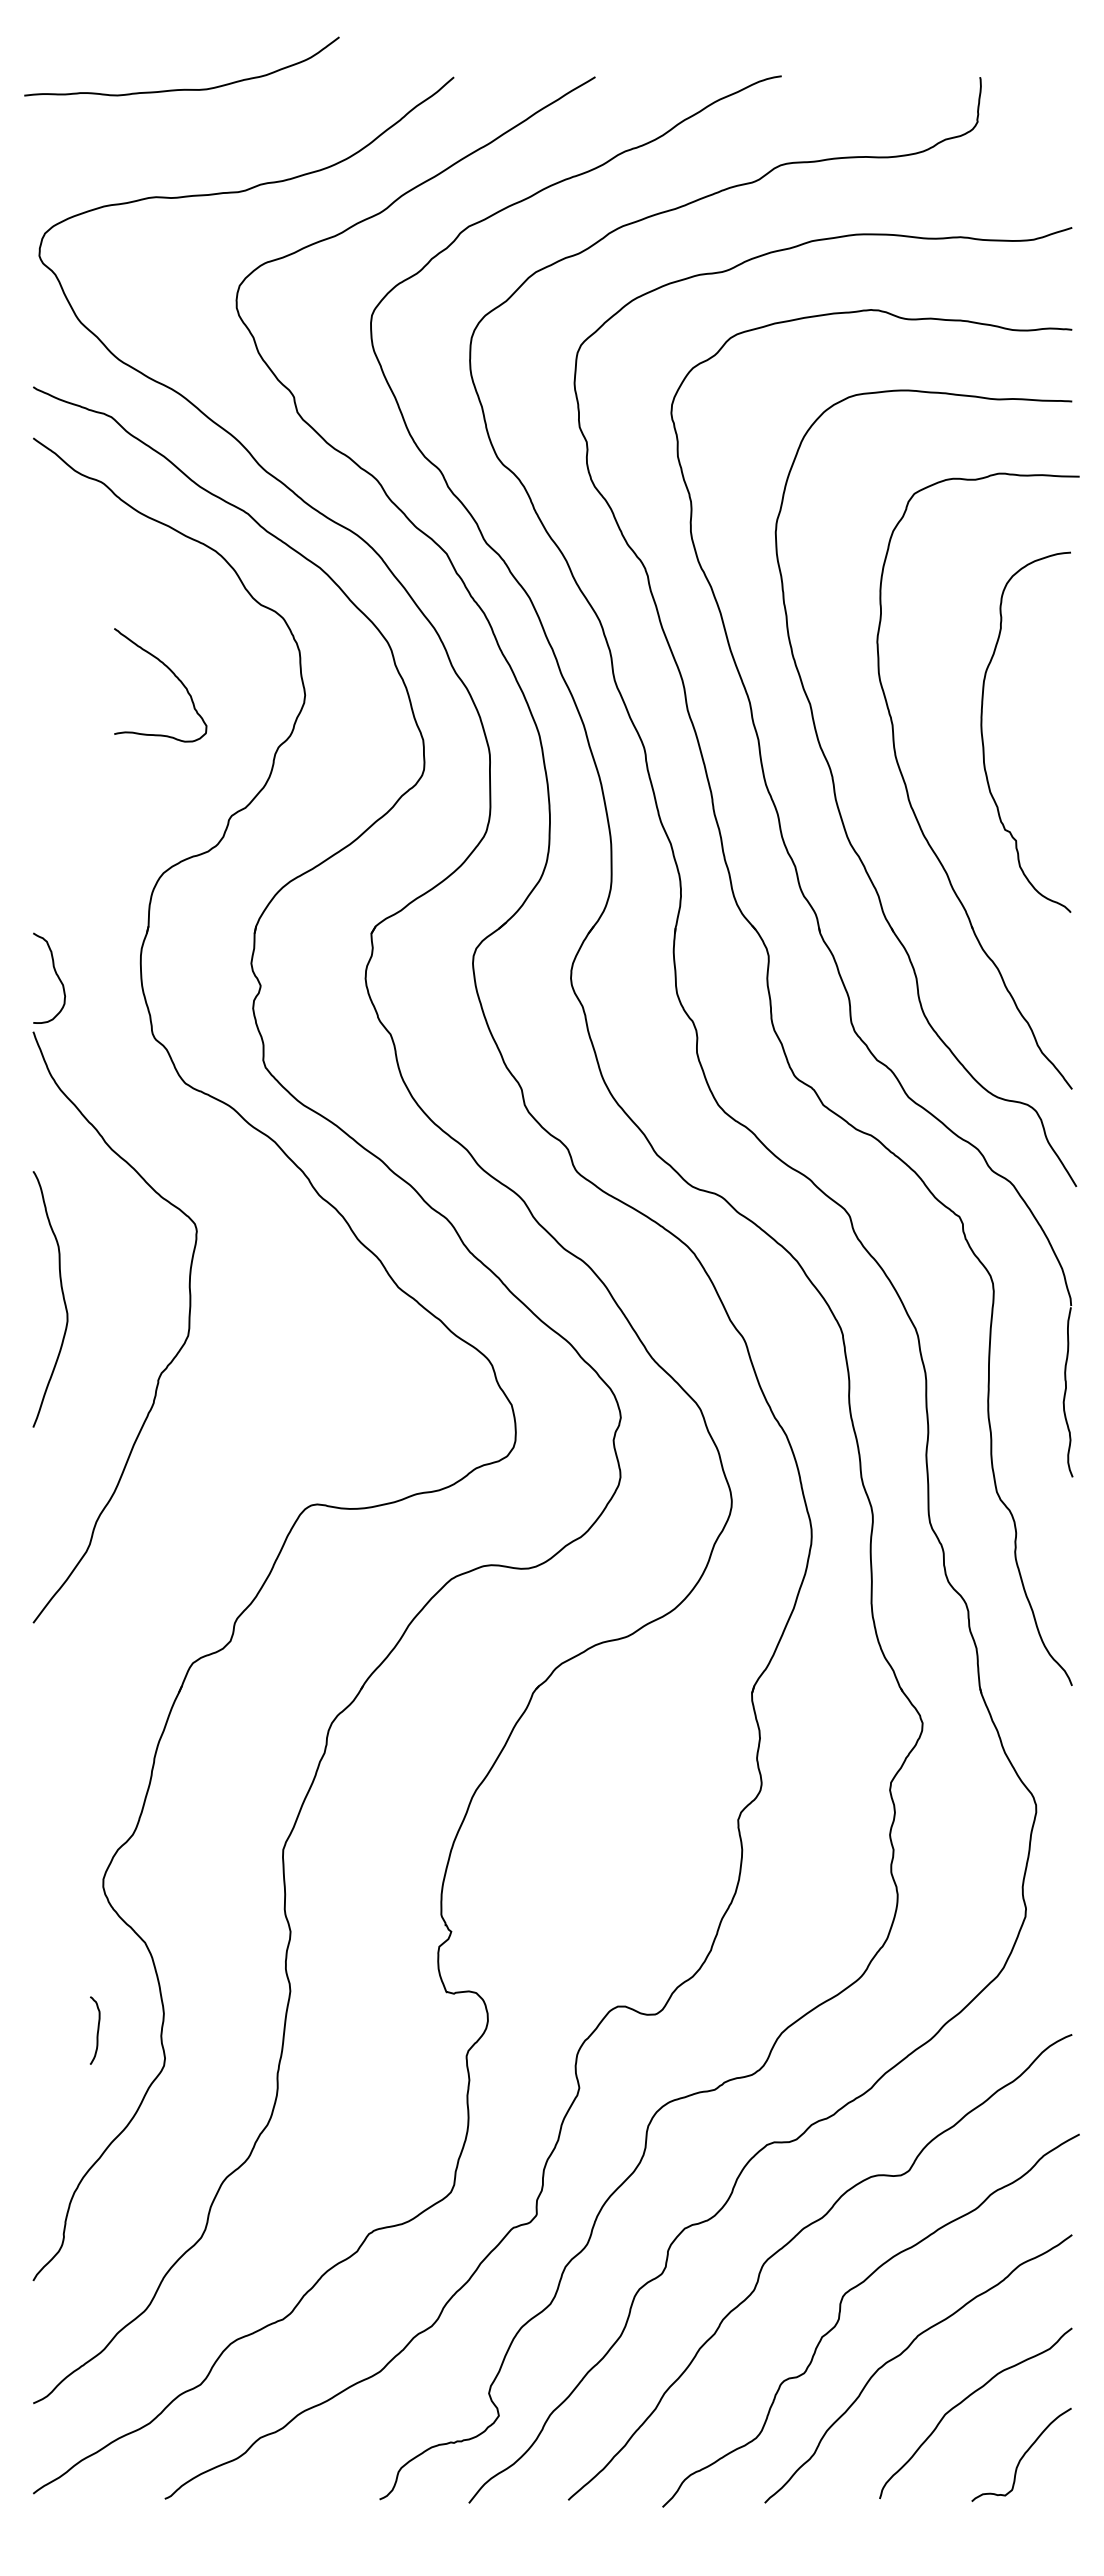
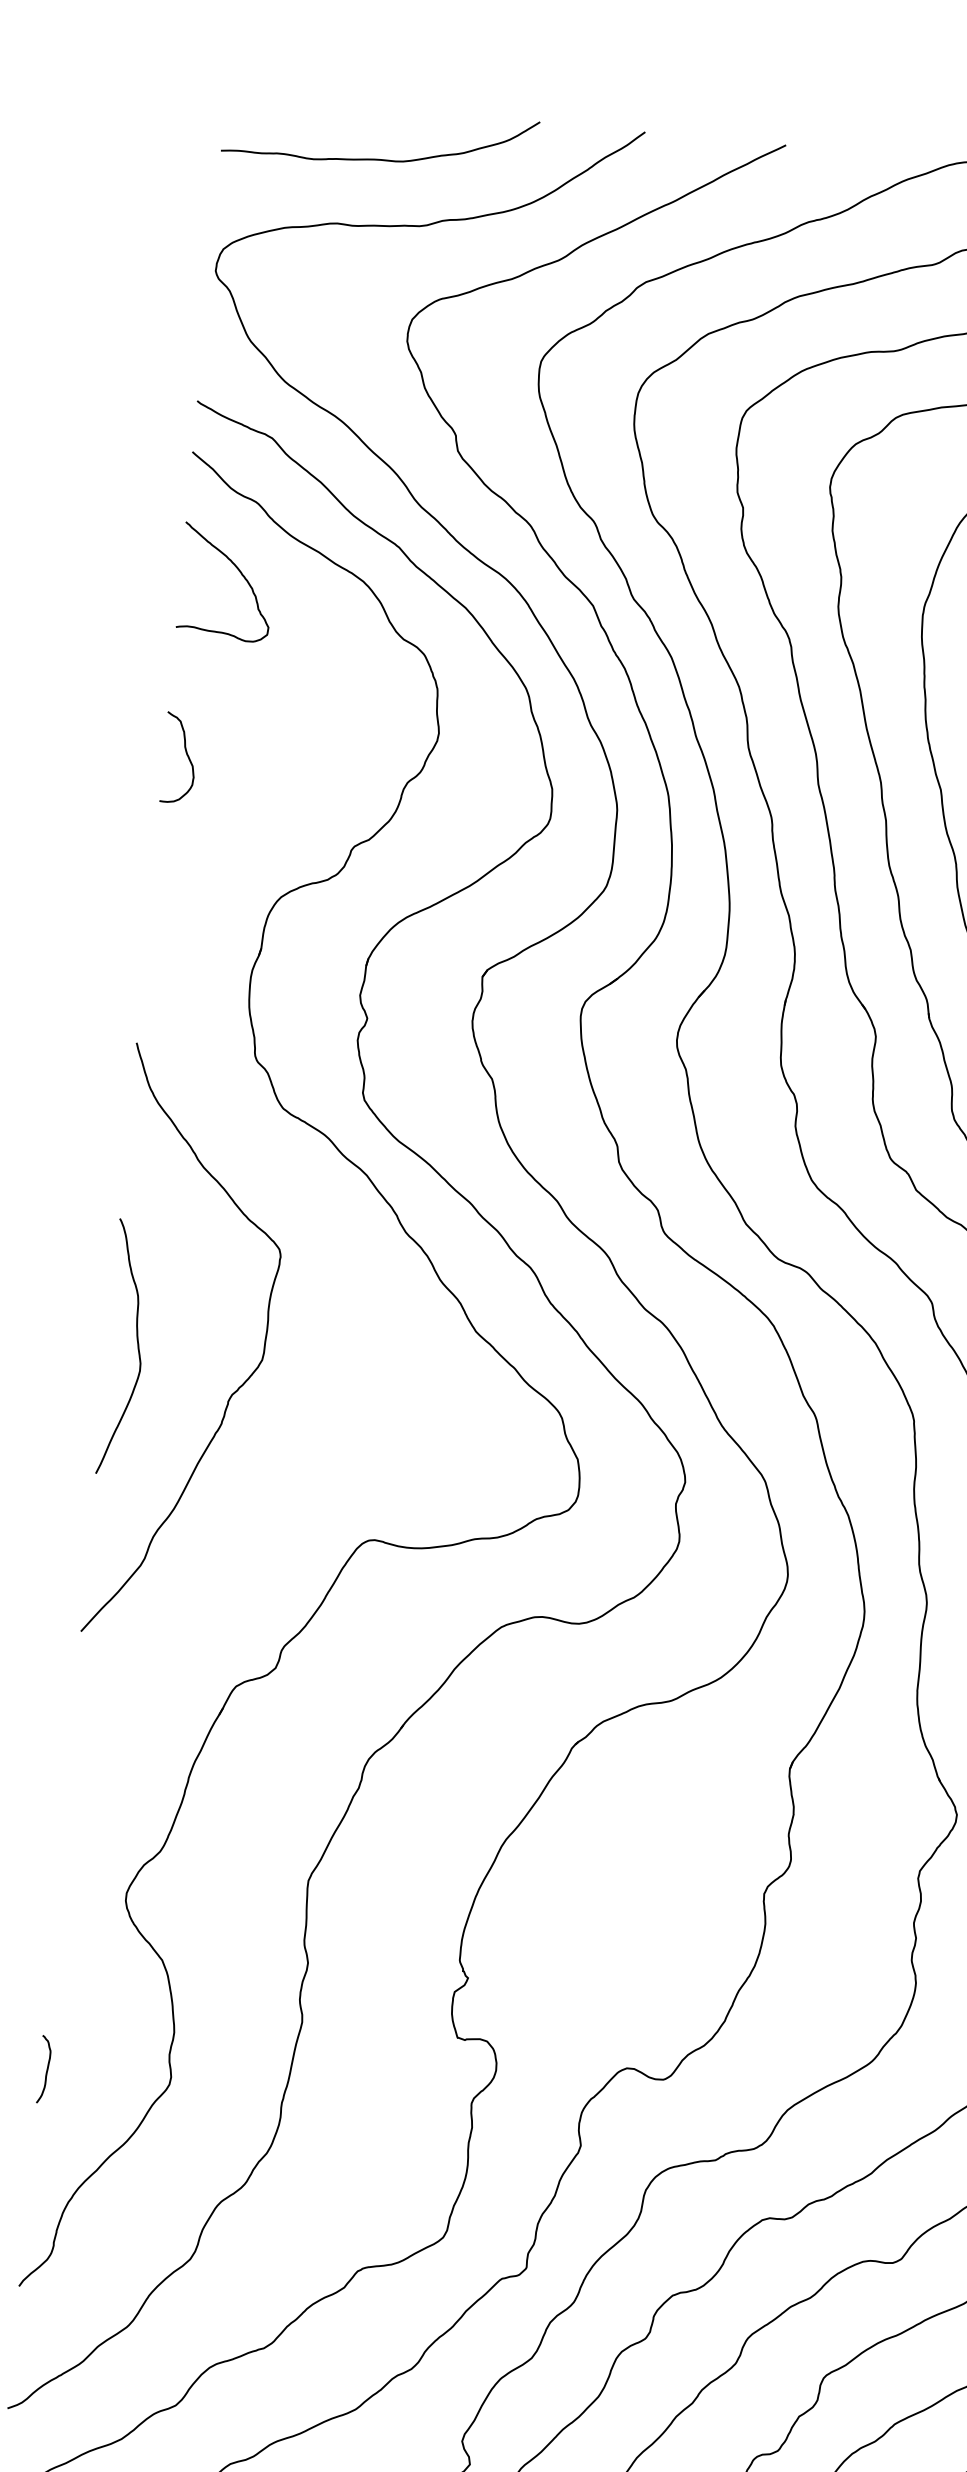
curve: (184, 88) -> (381, 158), moved
curve: (174, 676) -> (241, 575), moved
curve: (55, 974) -> (186, 754), moved
curve: (62, 1297) -> (137, 1346), moved
curve: (97, 2030) -> (46, 2069), moved

